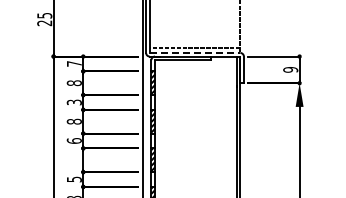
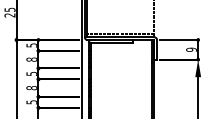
line: (195, 52) -> (121, 36), dashed -> solid
text: (74, 63) -> (31, 45), 7 -> 5
text: (73, 101) -> (31, 73), 3 -> 5
text: (73, 140) -> (31, 101), 6 -> 5

